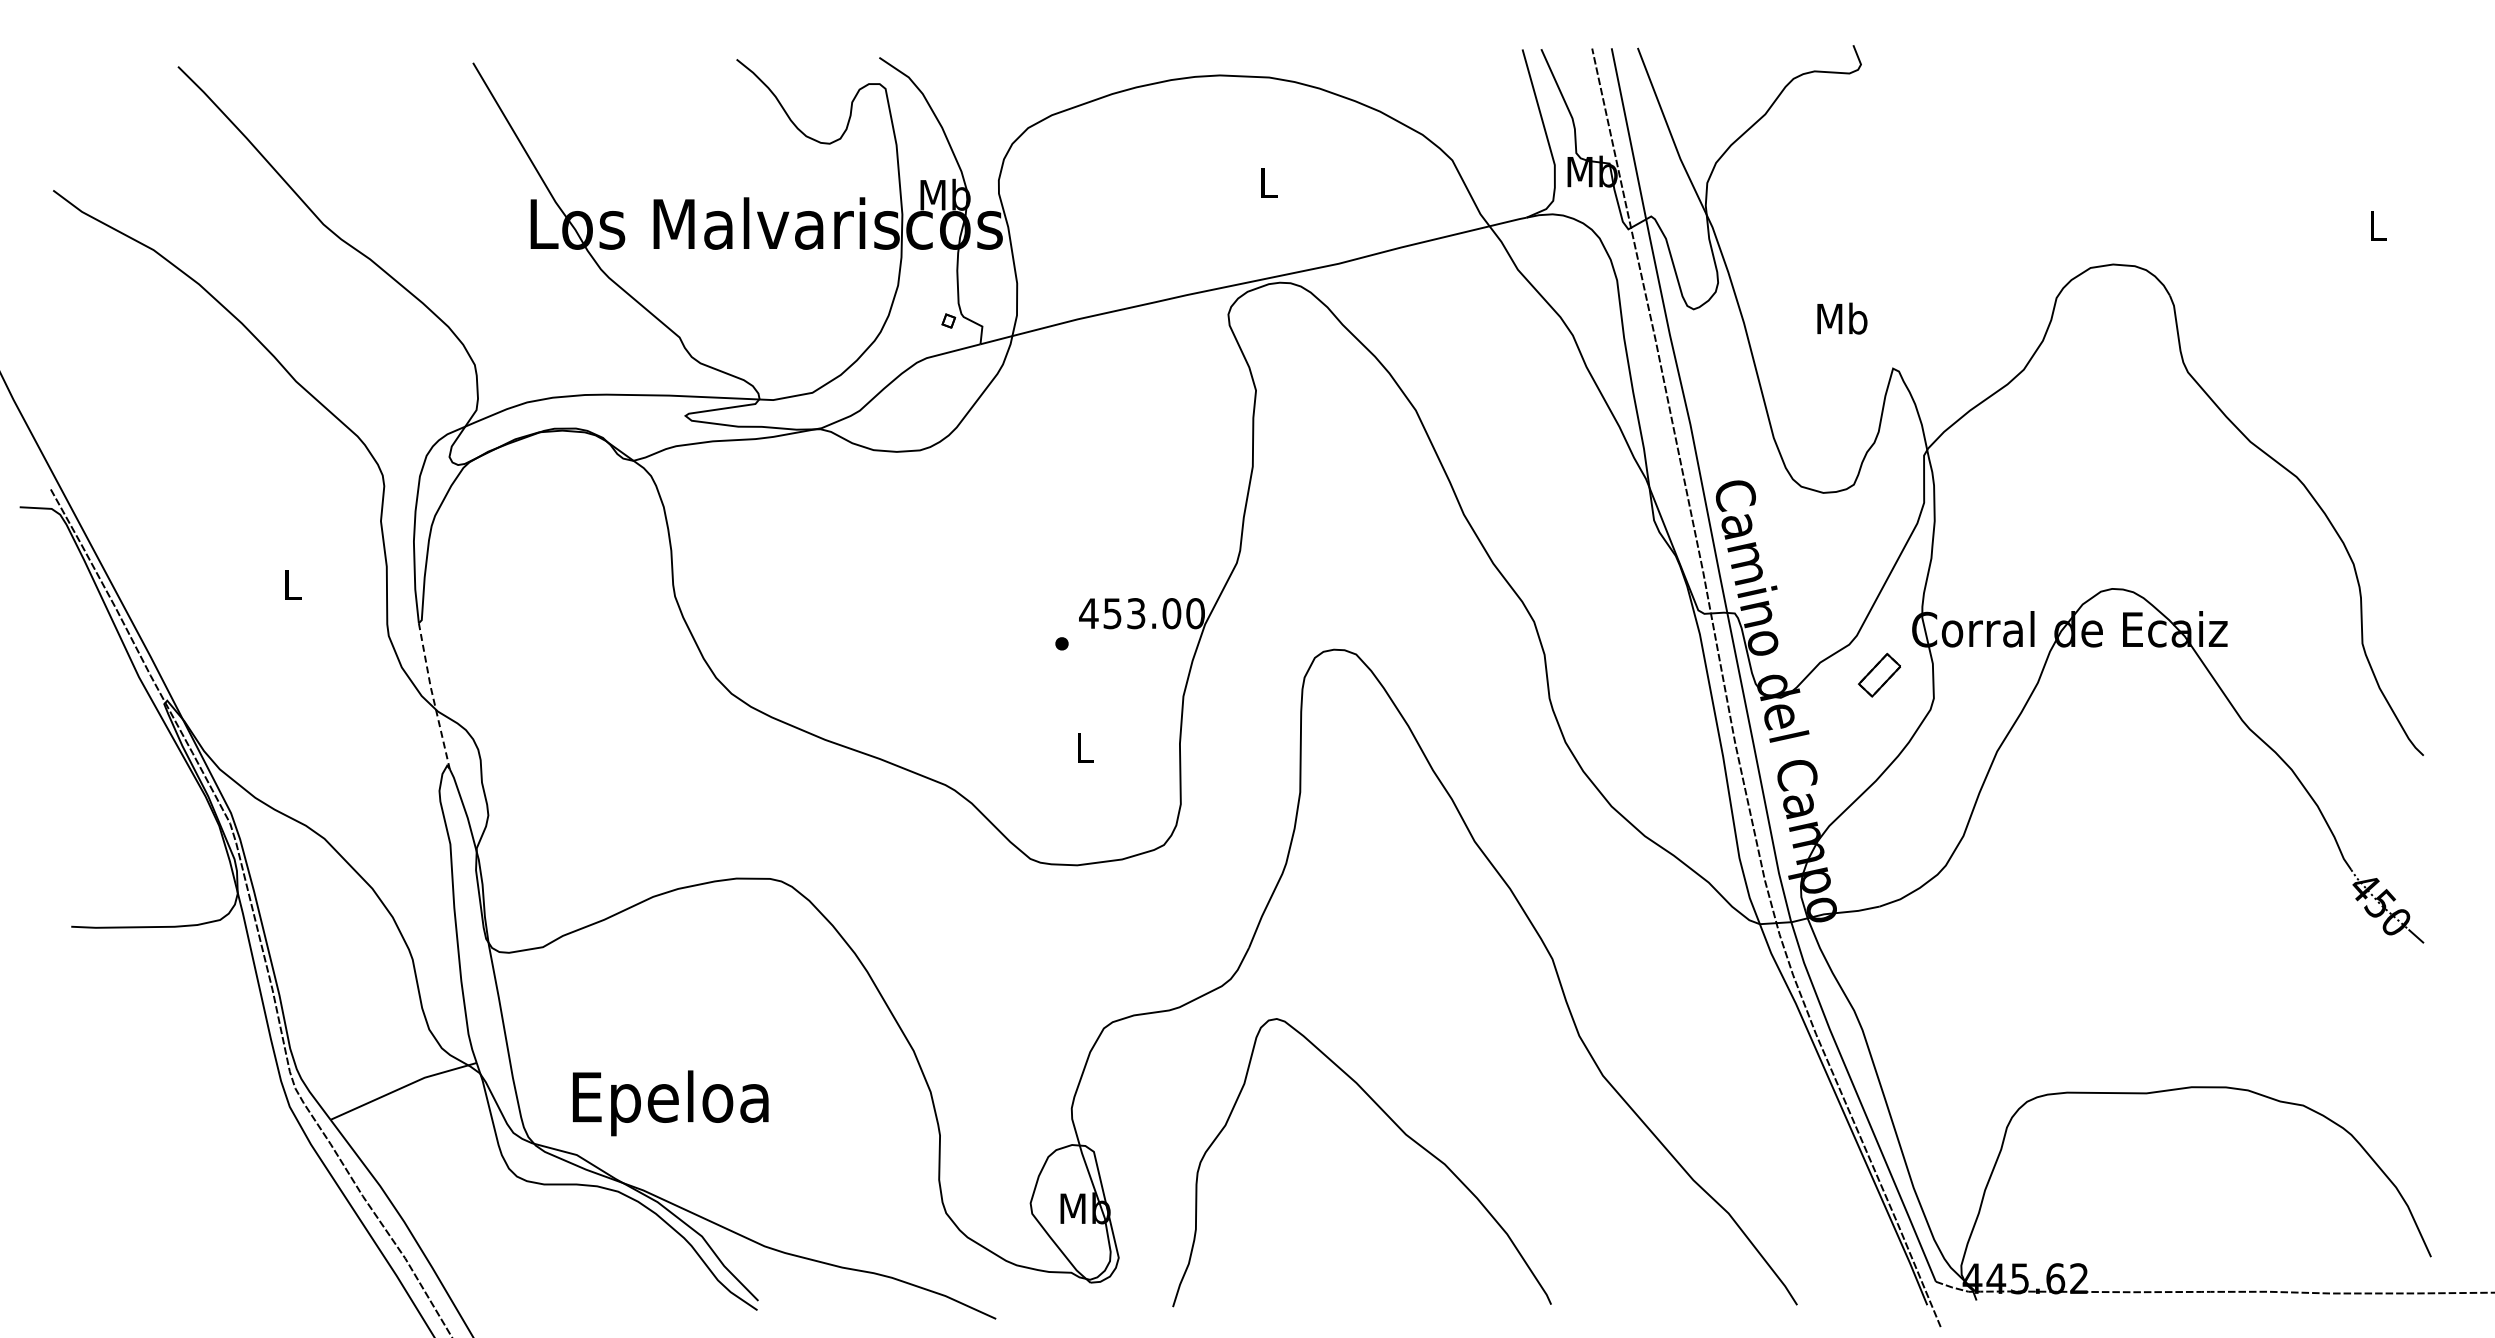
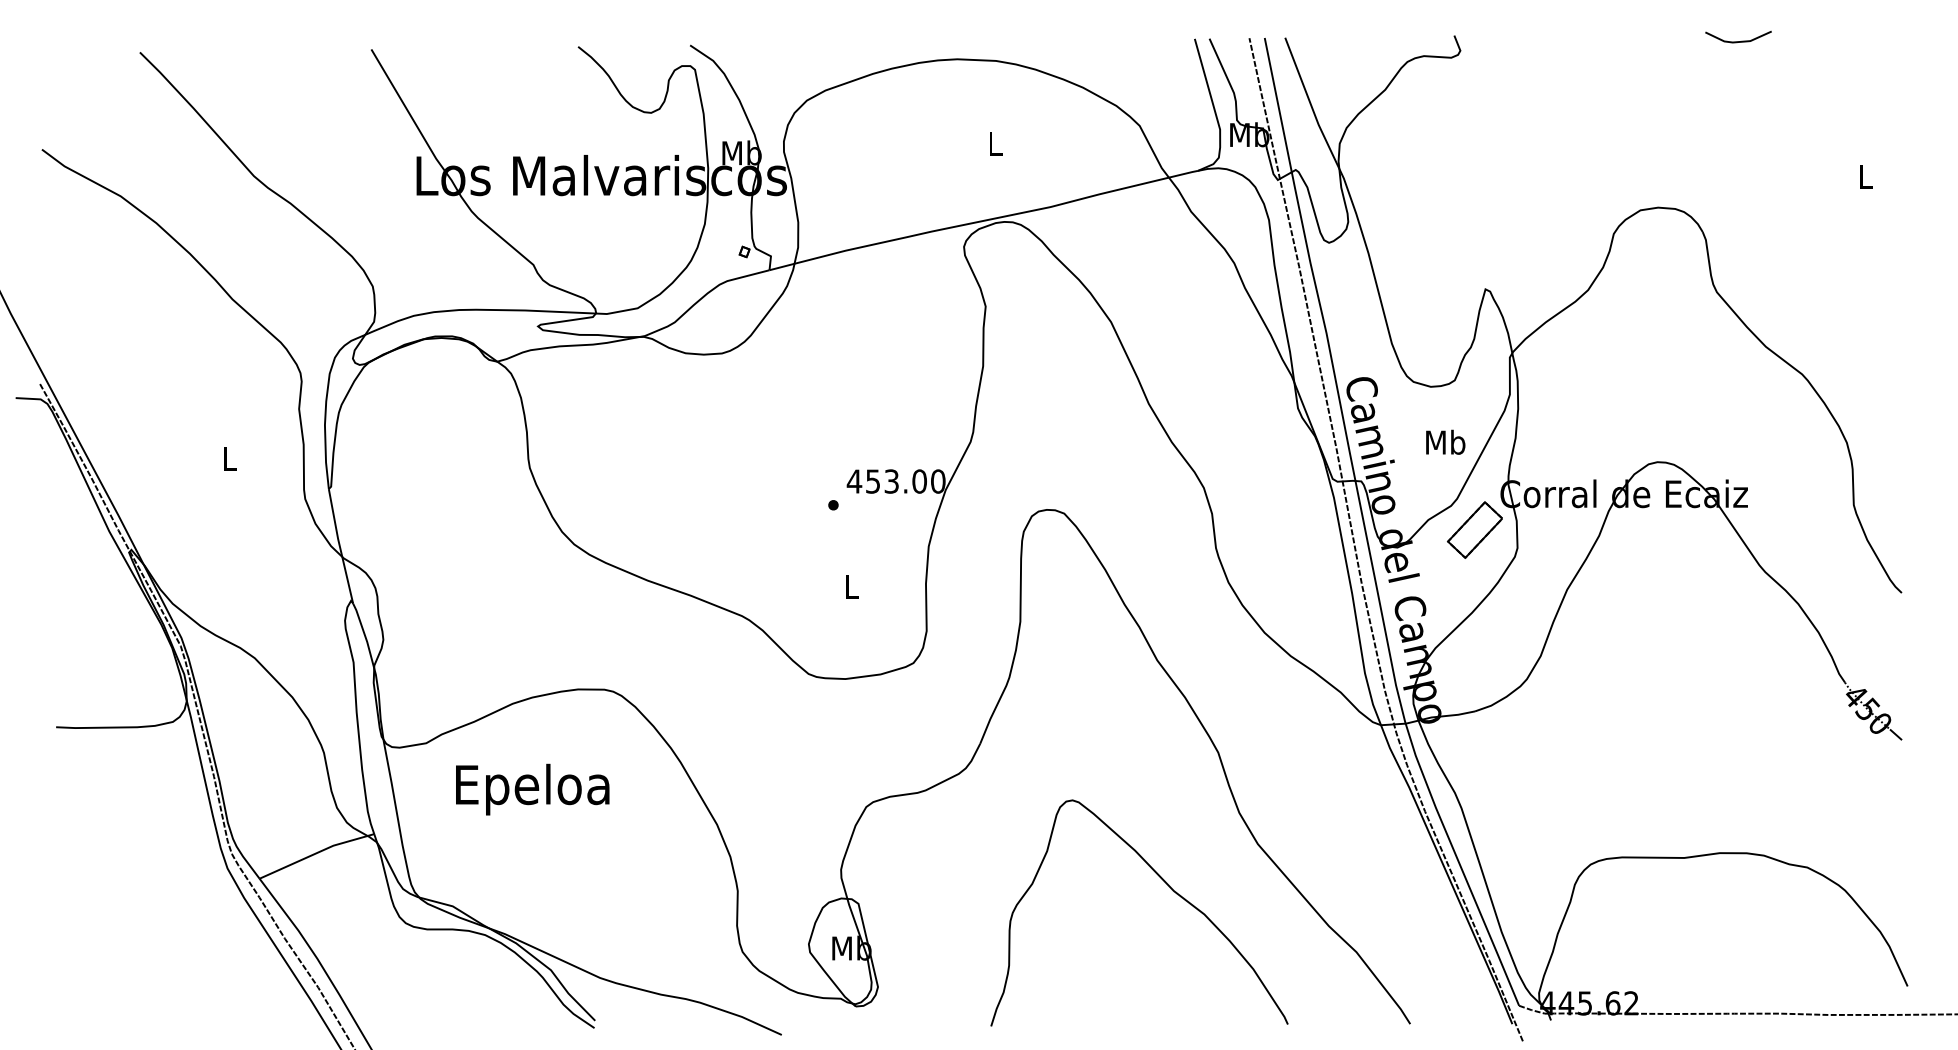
line: (2215, 52) -> (1738, 41), added
text: (1842, 318) -> (1445, 442), moved
part: (1879, 674) -> (1474, 529), size x1.67
line: (432, 696) -> (339, 546), dashed -> solid
text: (670, 1103) -> (532, 789), moved
curve: (1396, 1126) -> (1166, 884), moved

